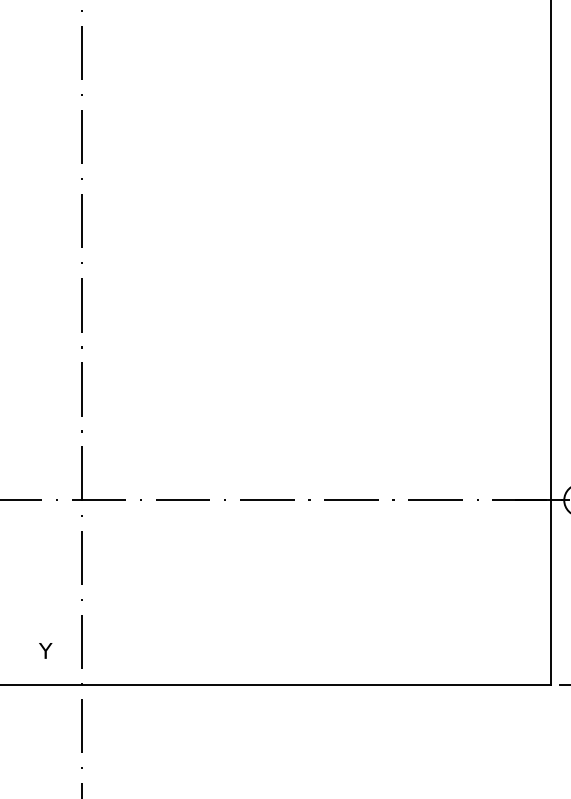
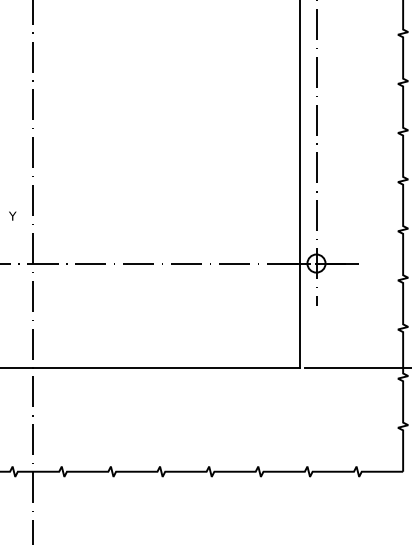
text: (45, 649) -> (12, 215), moved

